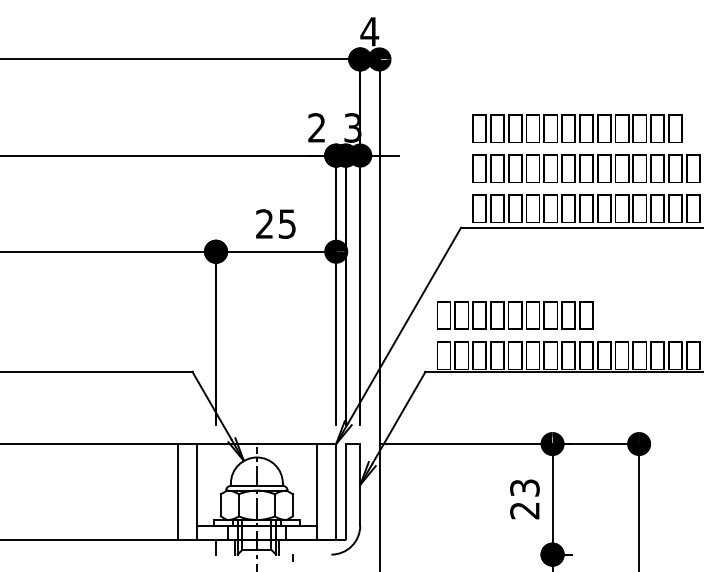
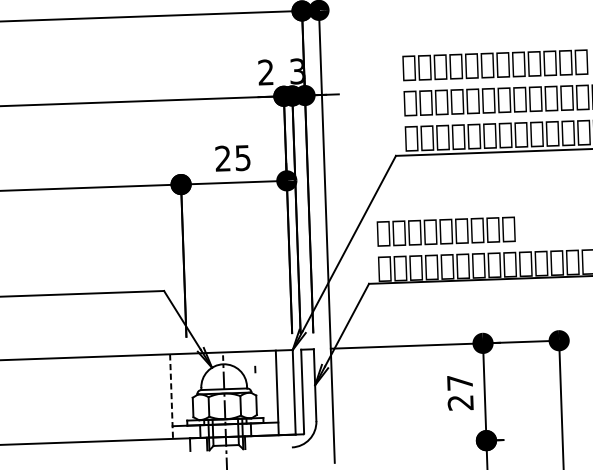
text: (524, 487) -> (459, 382), 23 -> 27
line: (177, 492) -> (154, 397), removed
line: (196, 492) -> (171, 396), solid -> dashed
line: (292, 557) -> (254, 369), moved

